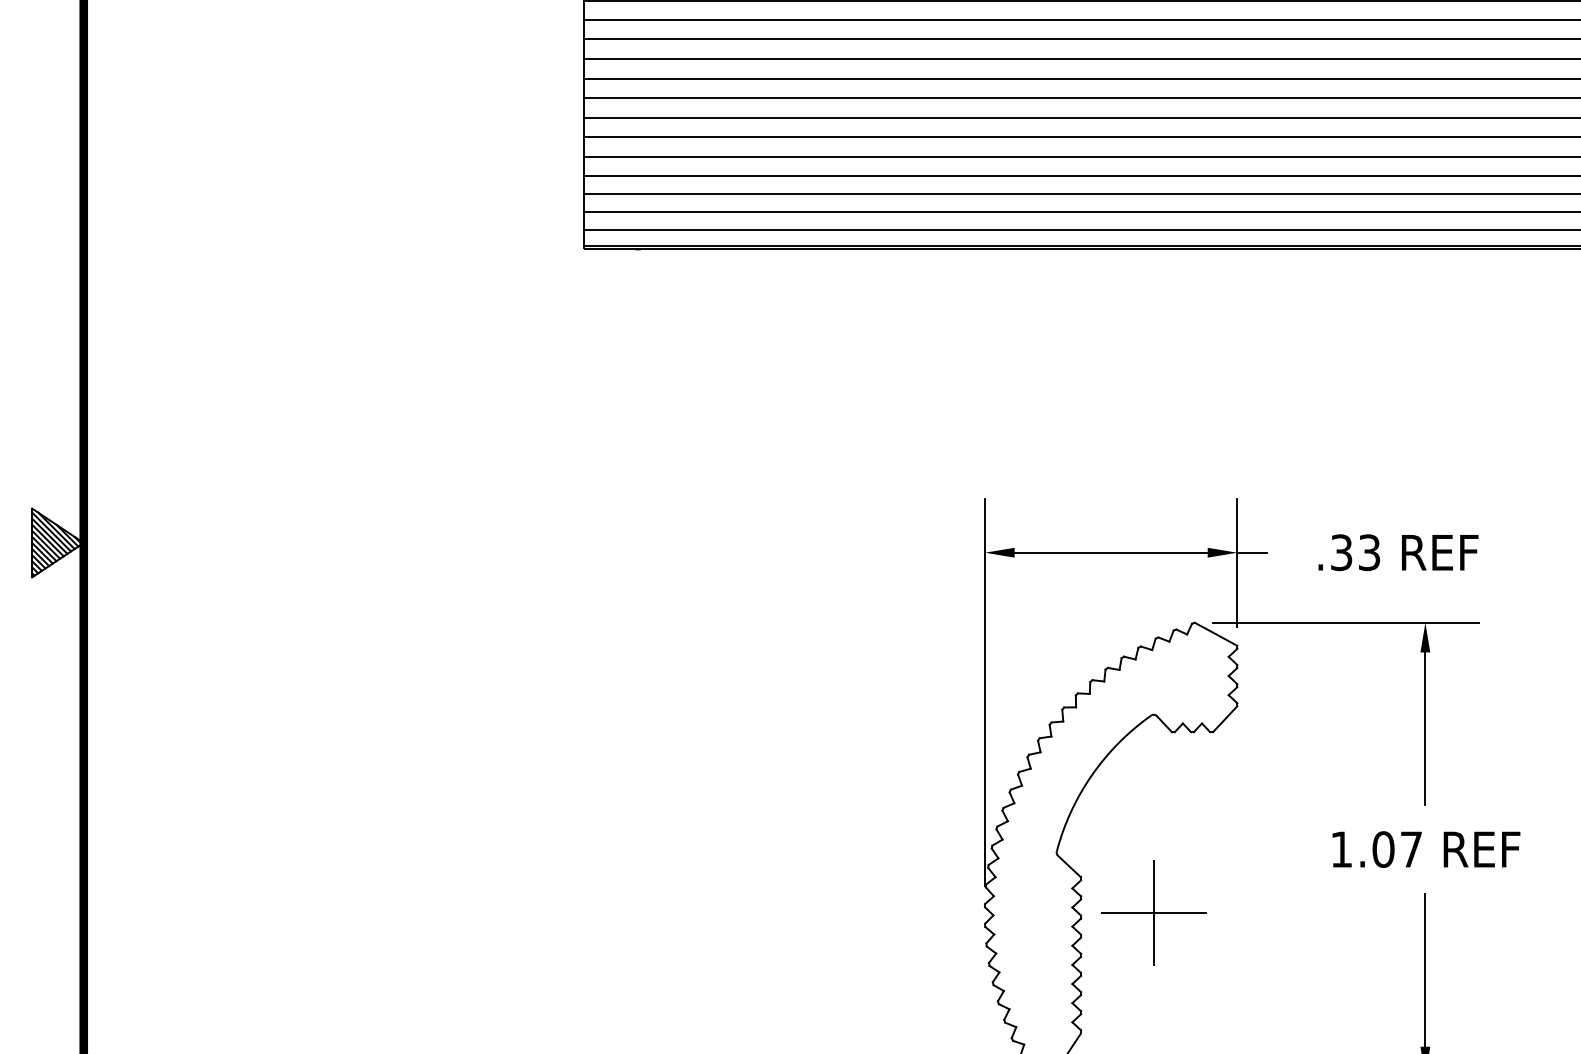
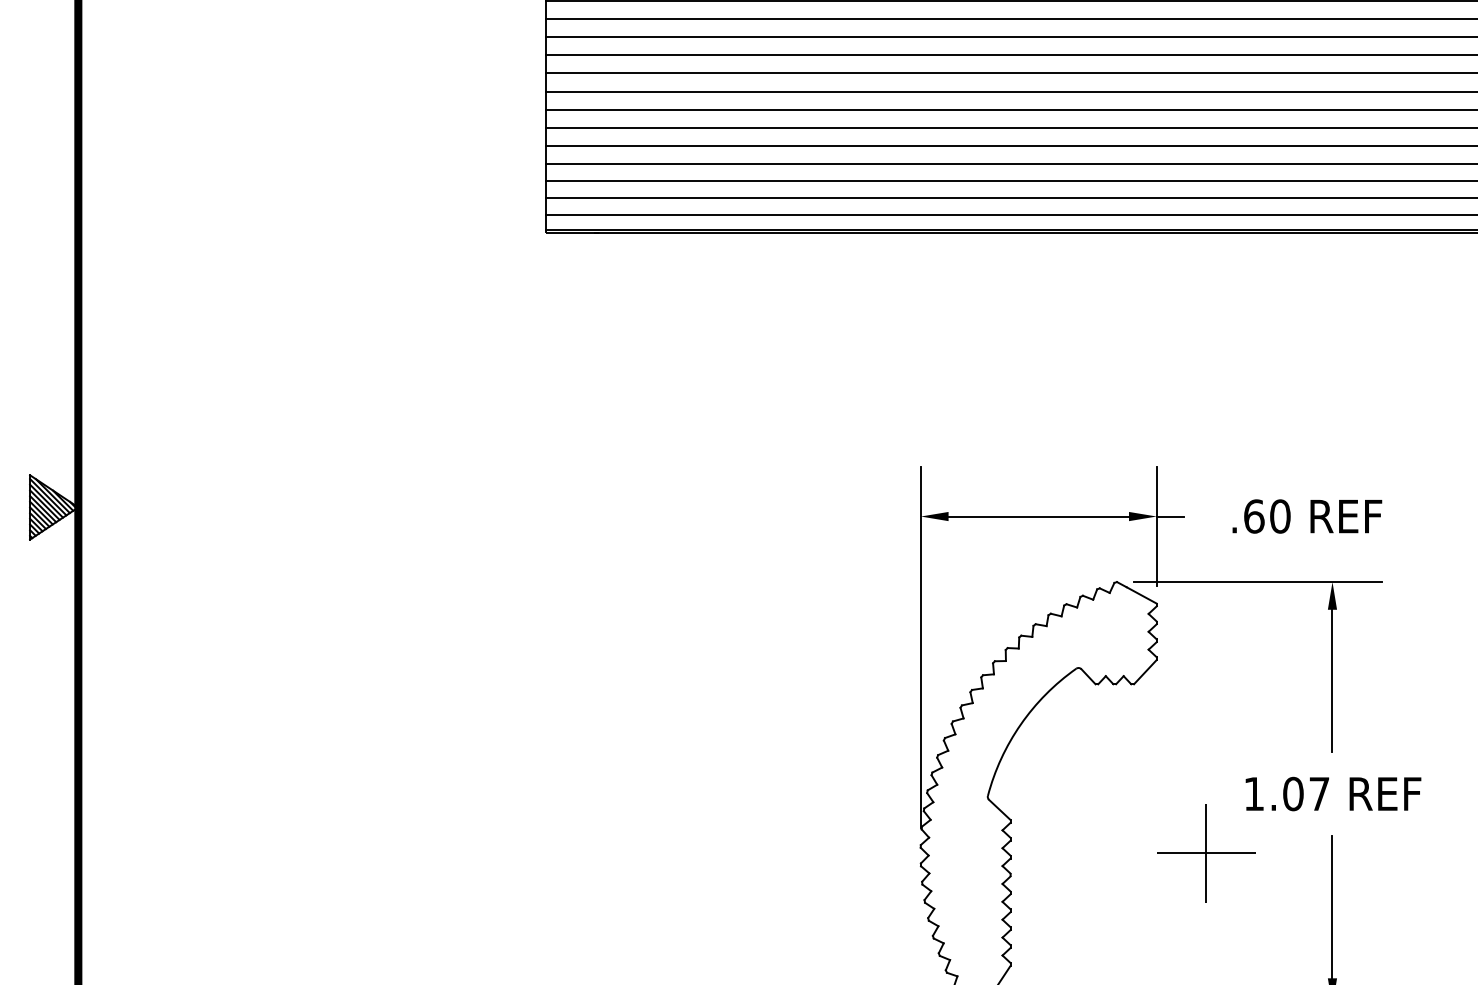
text: (1355, 552) -> (1267, 516), .33 -> .60
part: (1153, 912) -> (1205, 852), moved

